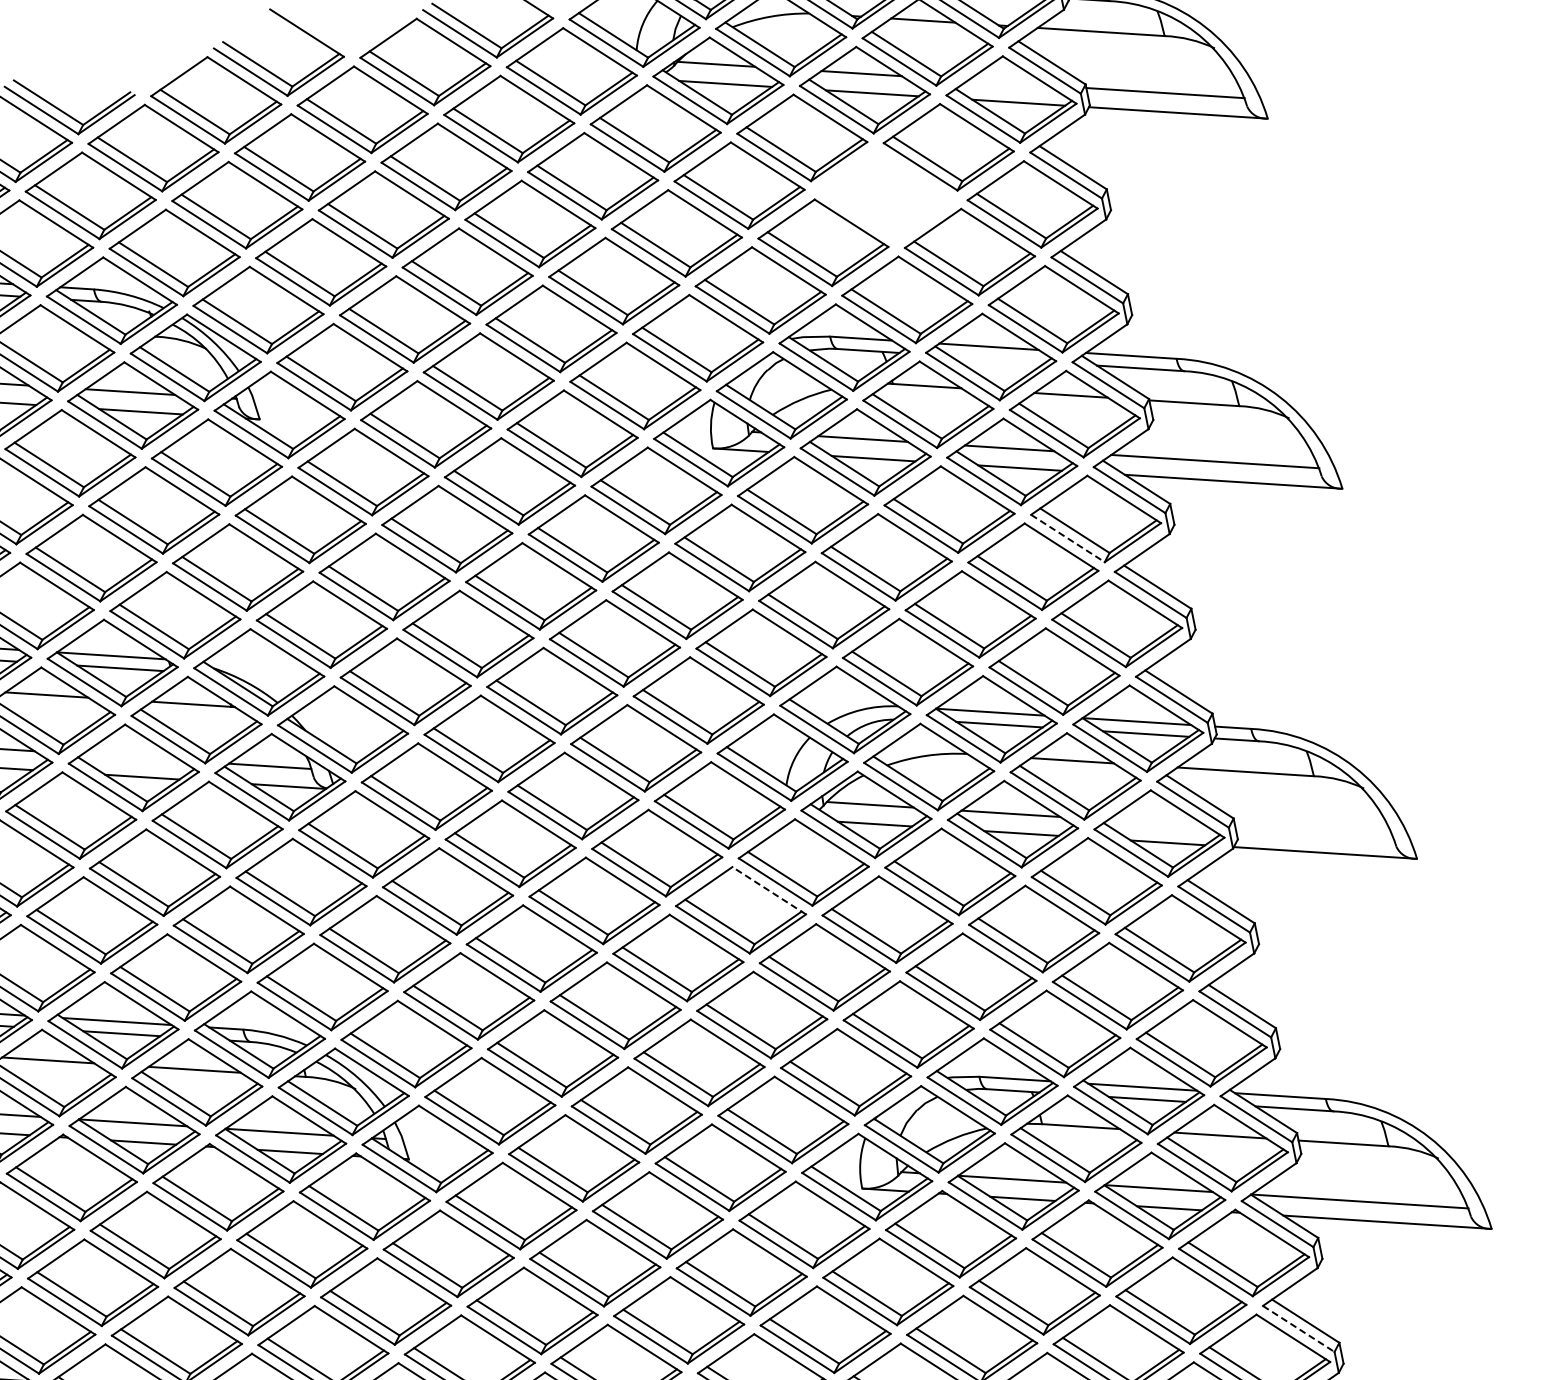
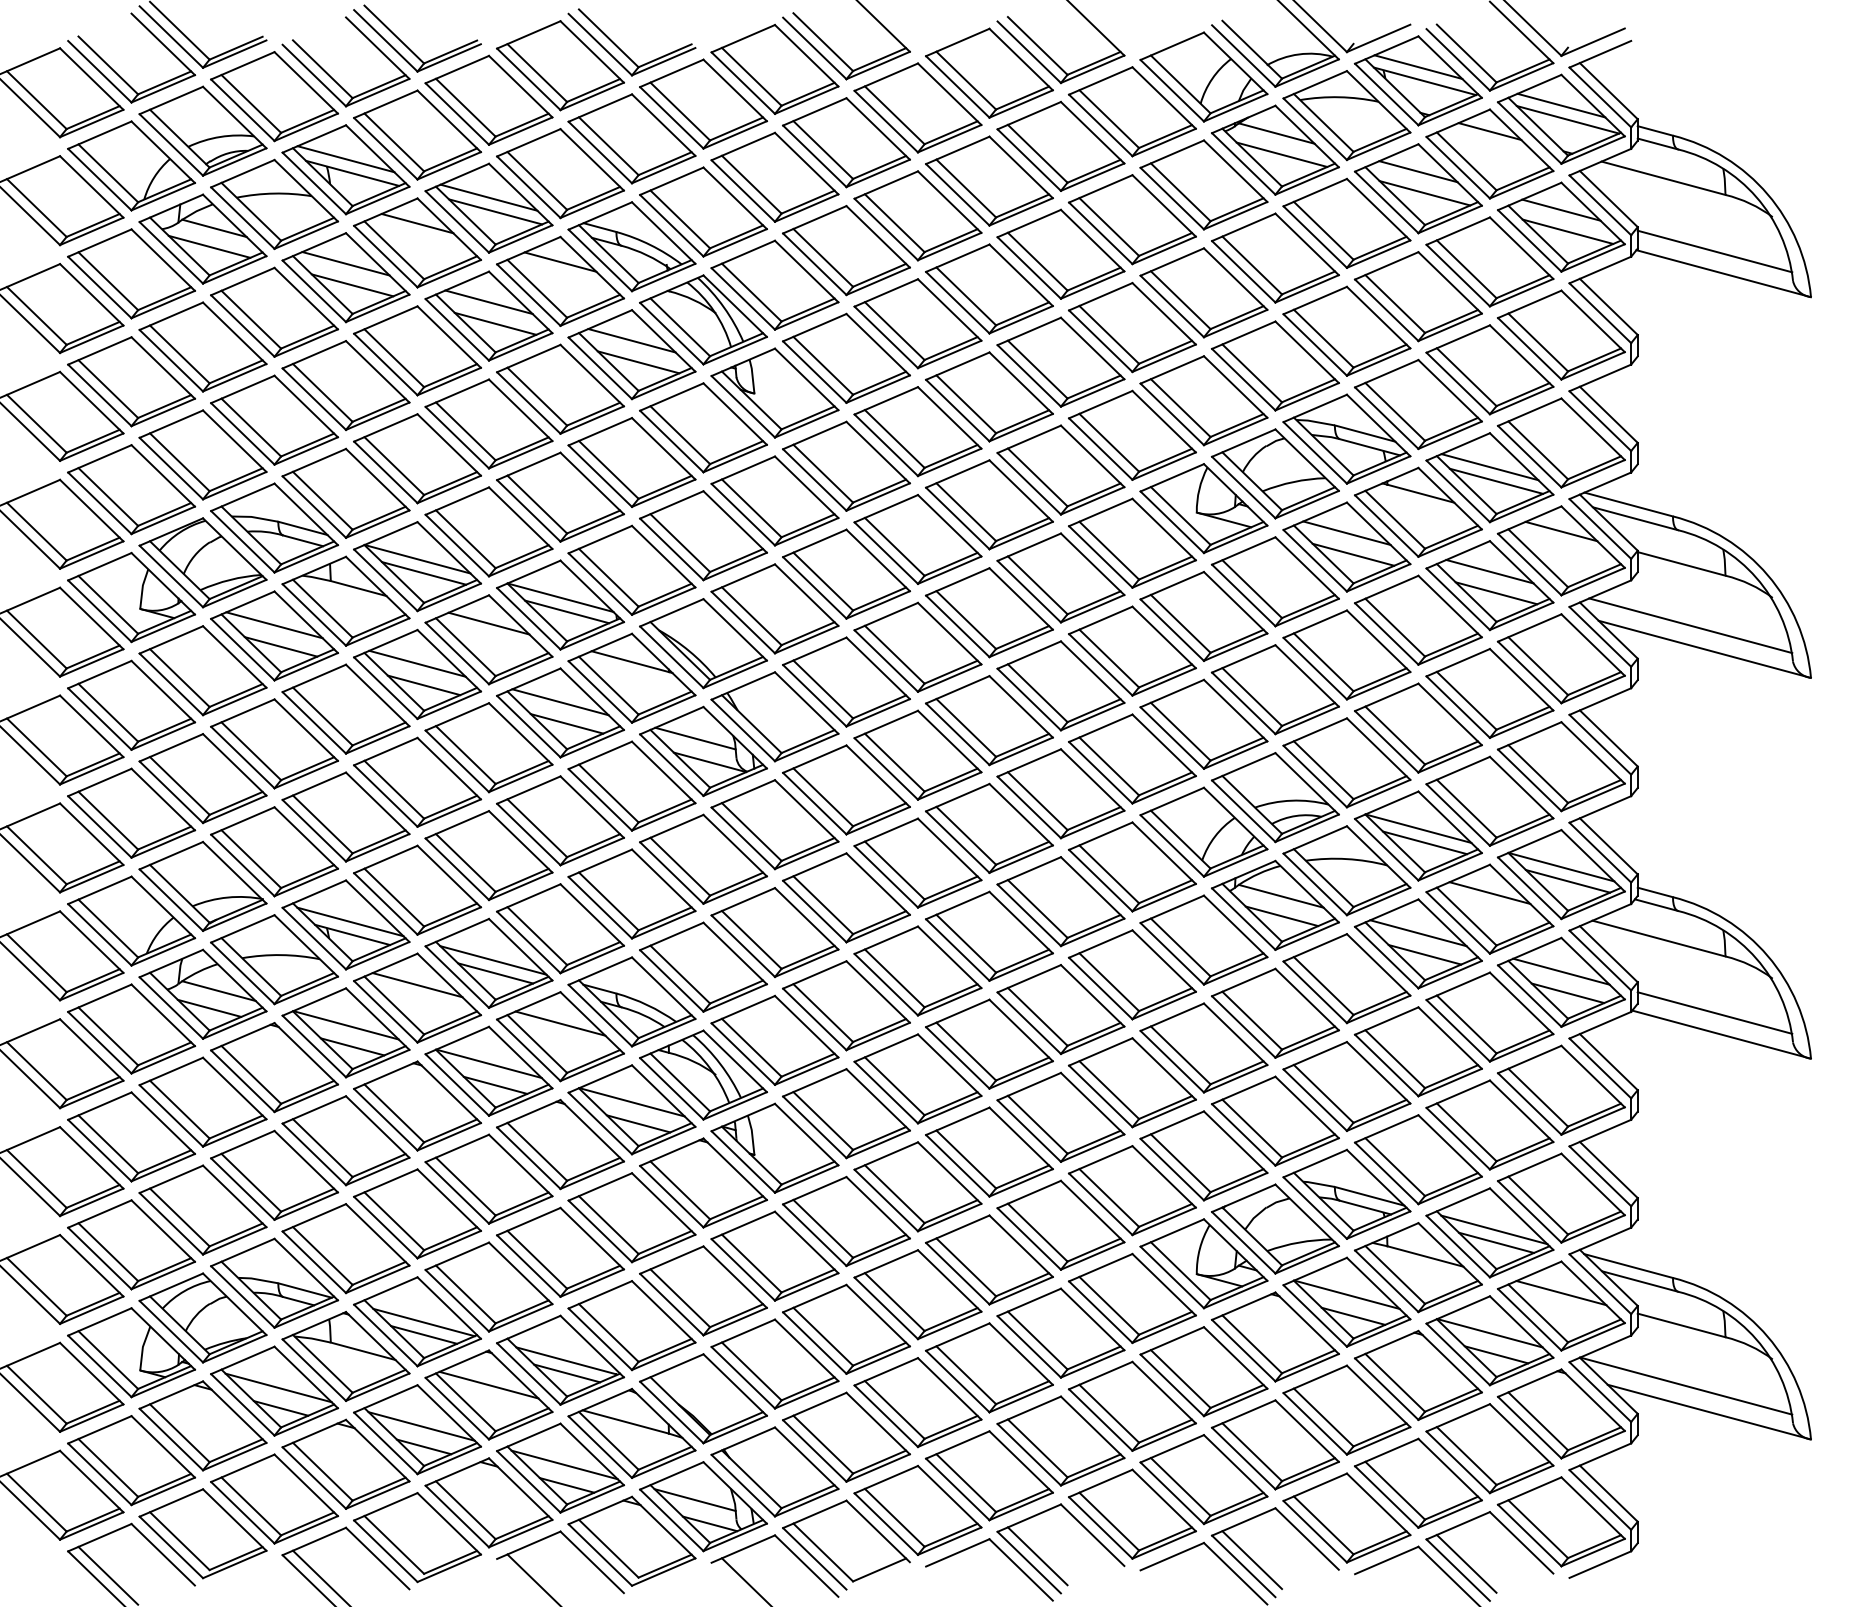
line: (1008, 82) -> (1561, 209), added
part: (885, 195) -> (1417, 296), added
line: (45, 329) -> (560, 261), added
line: (998, 358) -> (1496, 480), added
line: (1068, 538) -> (1530, 672), dashed -> solid
line: (131, 757) -> (560, 702), added
line: (1157, 822) -> (1561, 971), added
line: (1314, 832) -> (1714, 1012), added
line: (768, 890) -> (1163, 960), dashed -> solid
line: (1298, 1328) -> (1600, 1499), dashed -> solid

